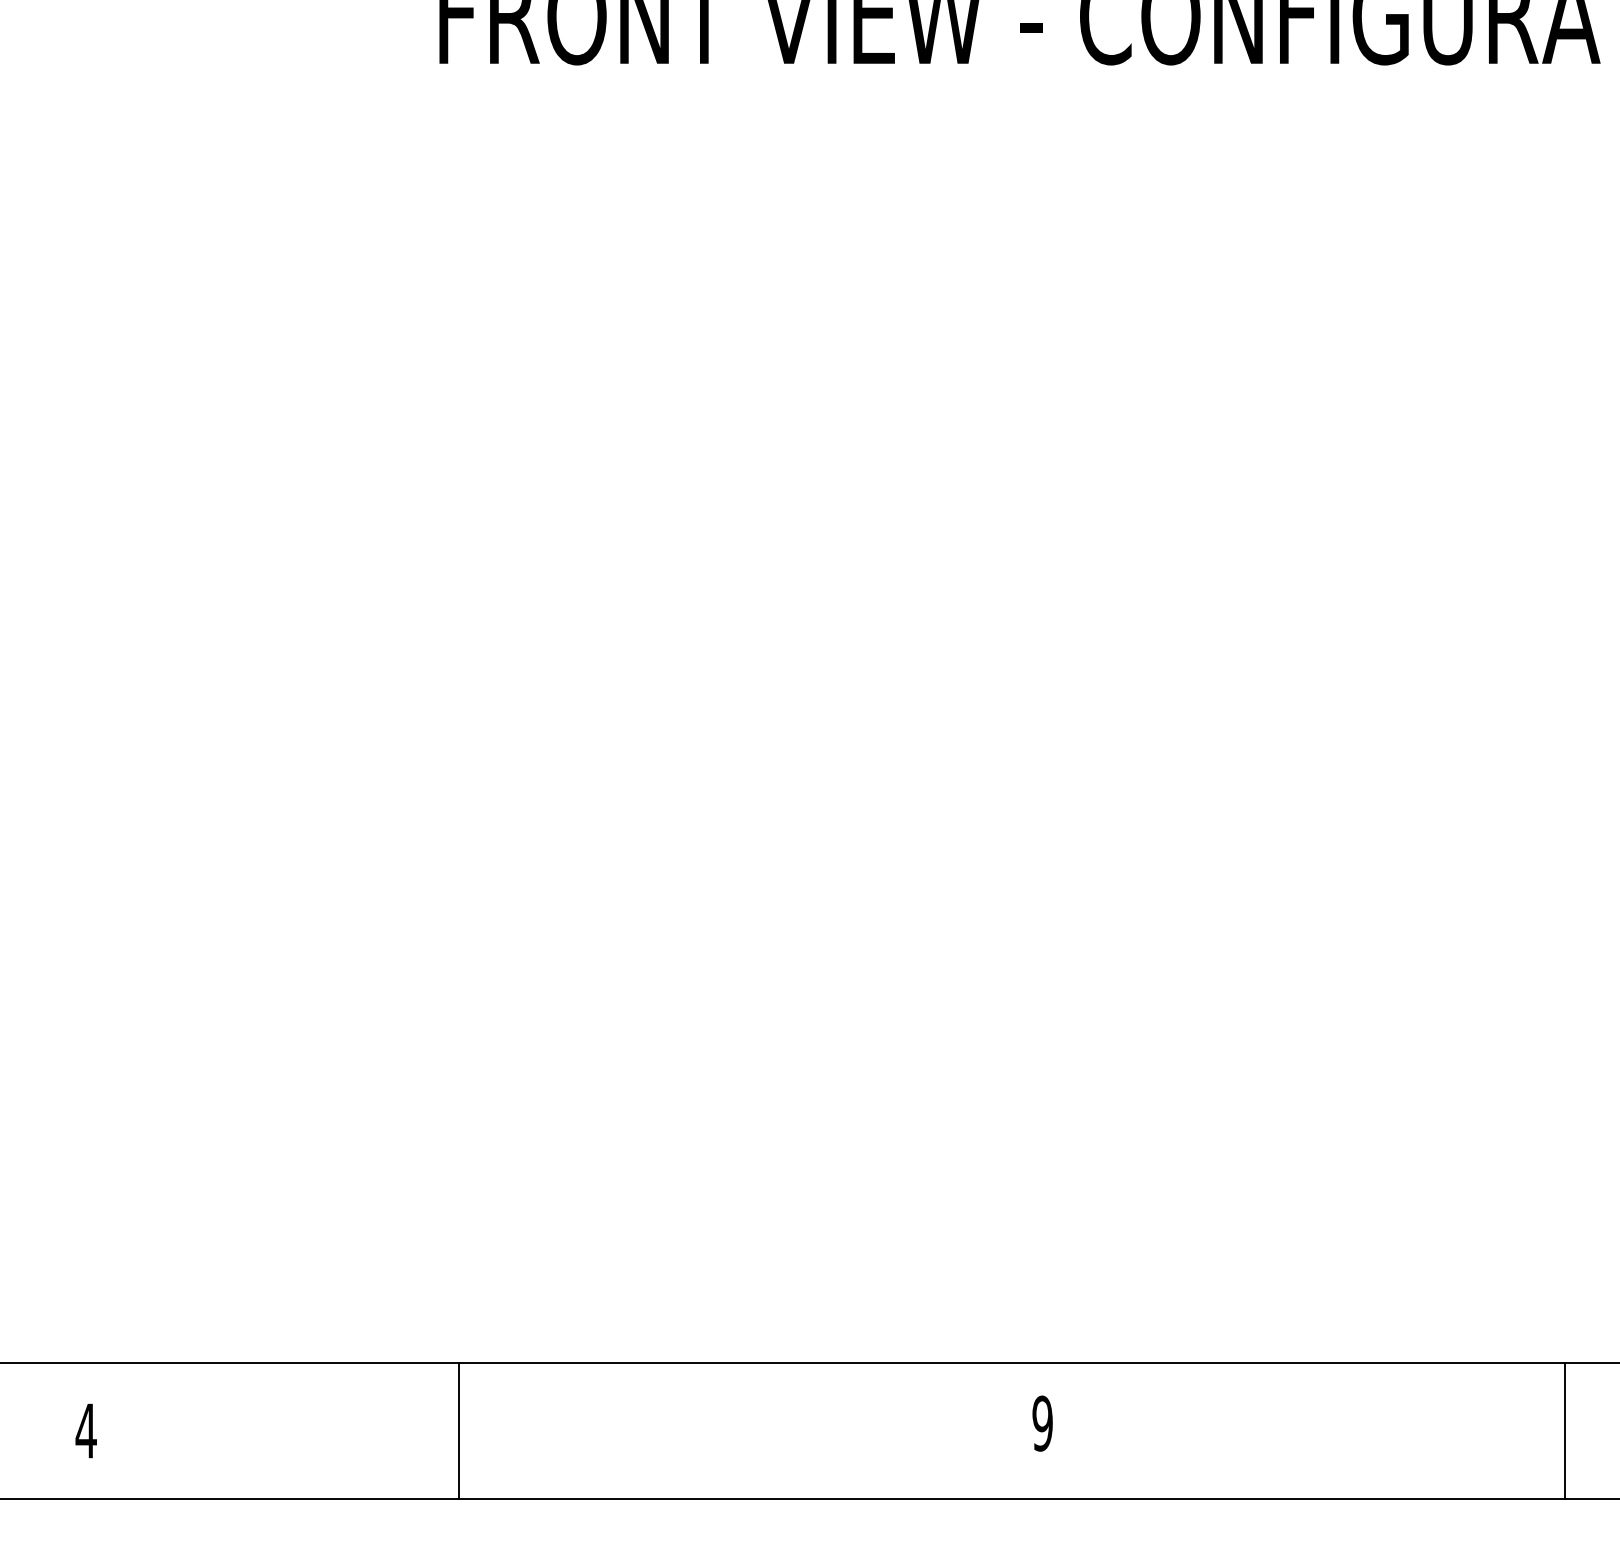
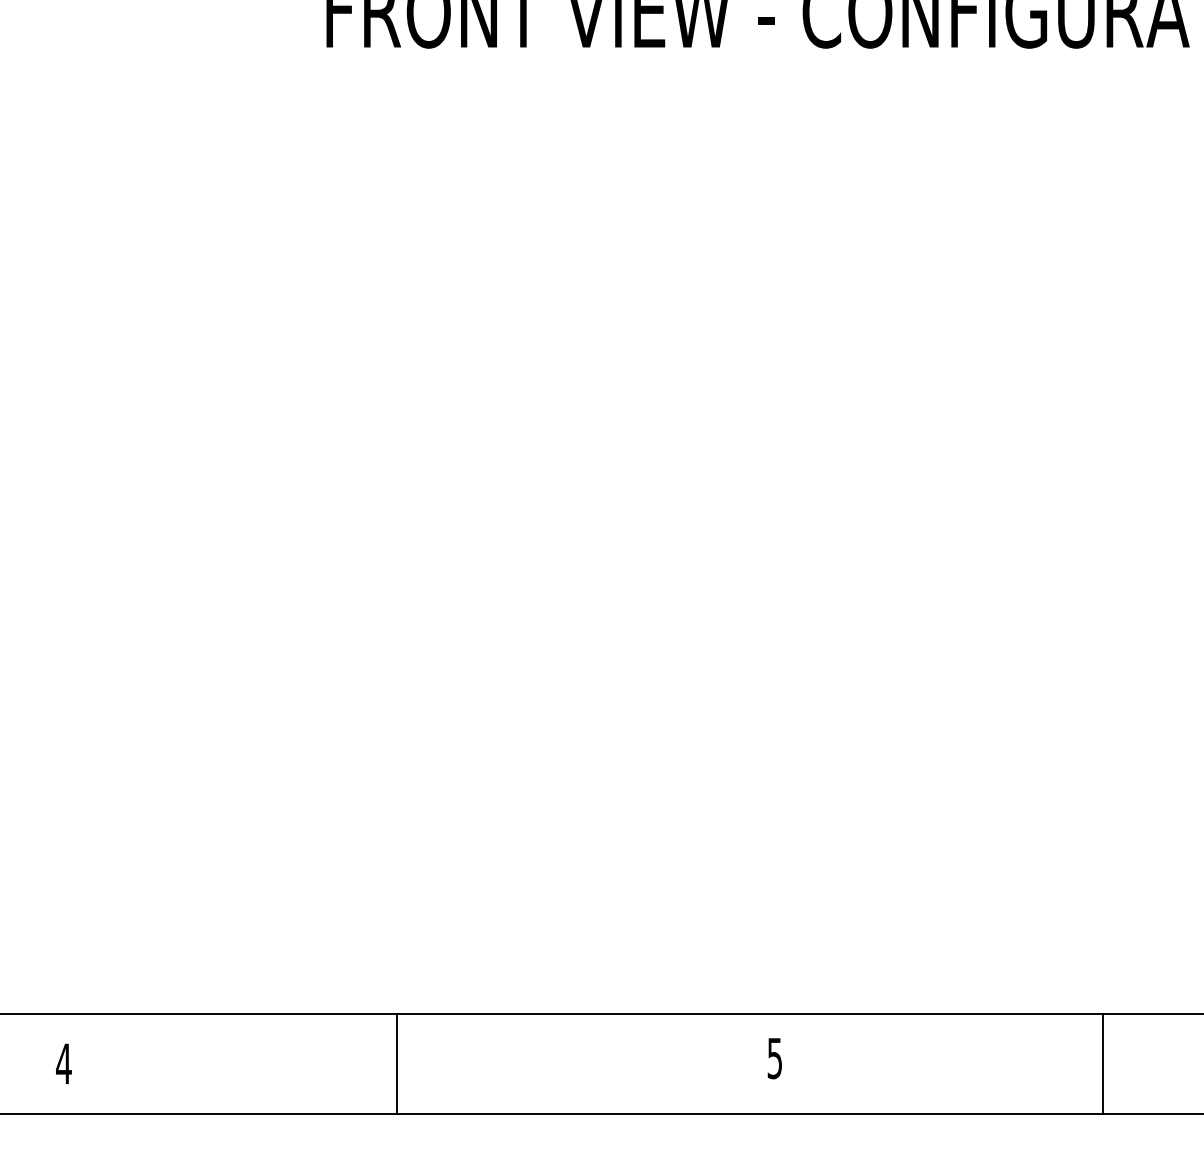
text: (1042, 1423) -> (774, 1058), 9 -> 5
line: (459, 1430) -> (397, 1063), moved
line: (1565, 1430) -> (1103, 1063), moved

